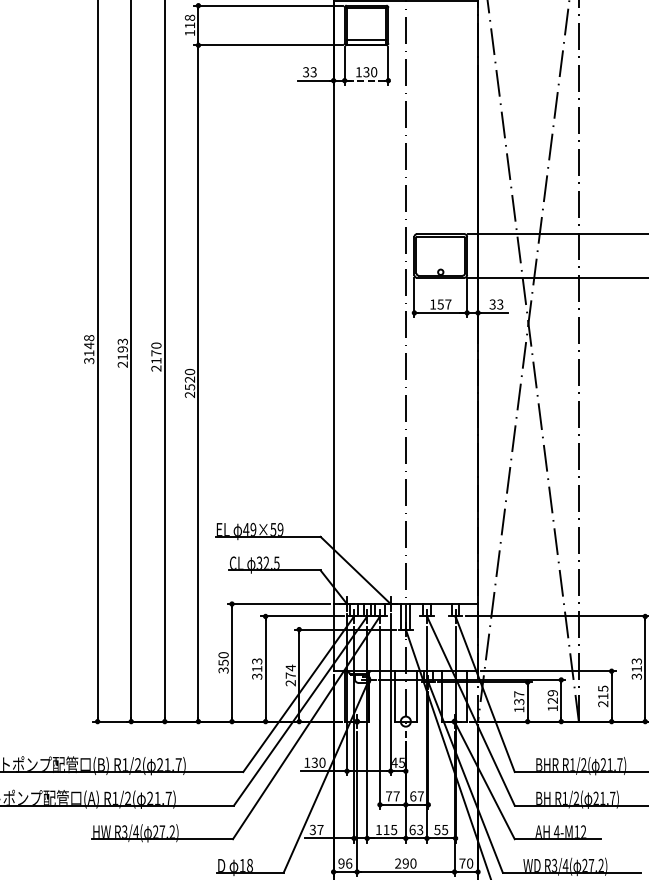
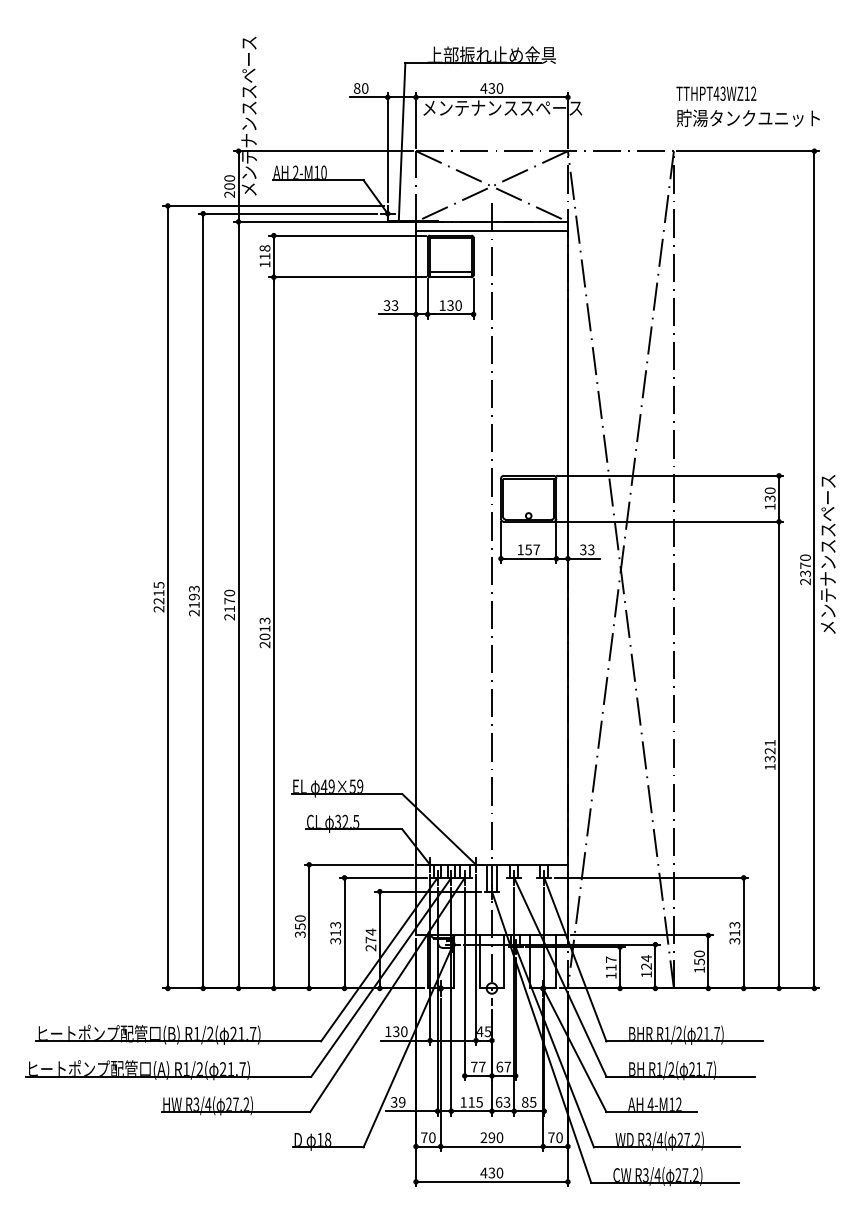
line: (366, 80) -> (450, 314), dashed -> solid
text: (88, 348) -> (158, 596), 3148 -> 2215
text: (189, 379) -> (264, 628), 2520 -> 2013
text: (552, 693) -> (646, 958), 129 -> 124
text: (603, 695) -> (699, 961), 215 -> 150
text: (518, 701) -> (610, 967), 137 -> 117
text: (320, 830) -> (402, 1102), 37 -> 39
text: (436, 830) -> (524, 1102), 55 -> 85
text: (345, 863) -> (428, 1137), 96 -> 70

